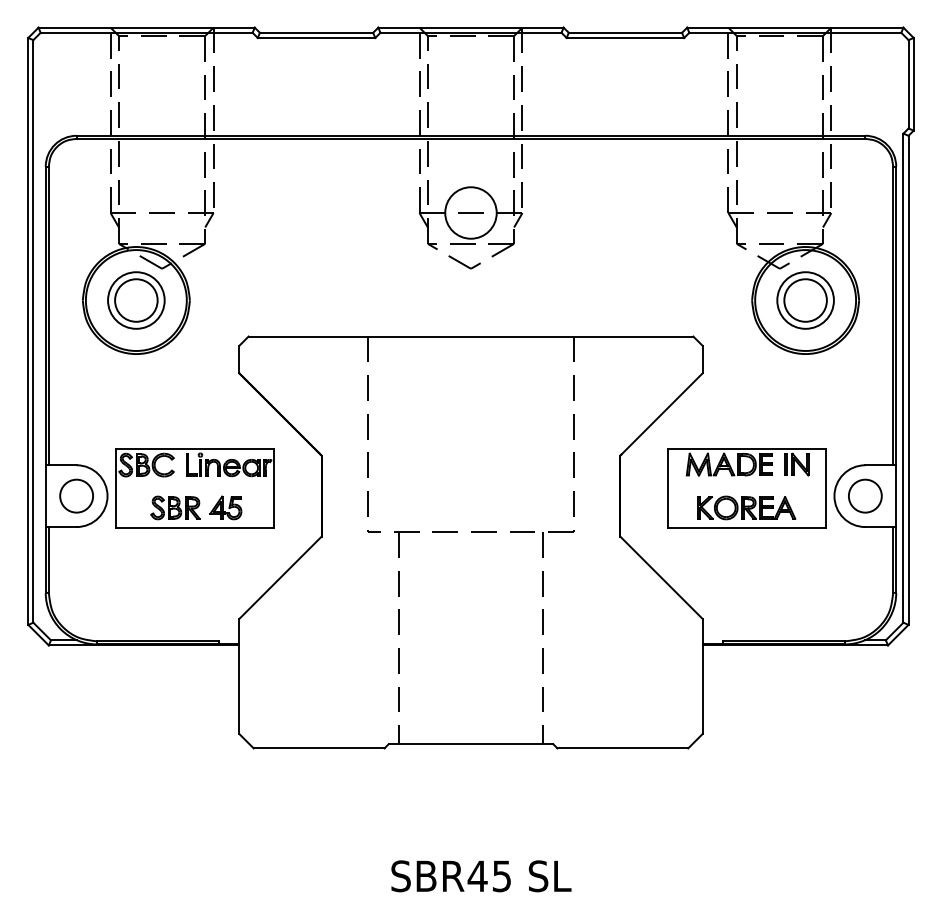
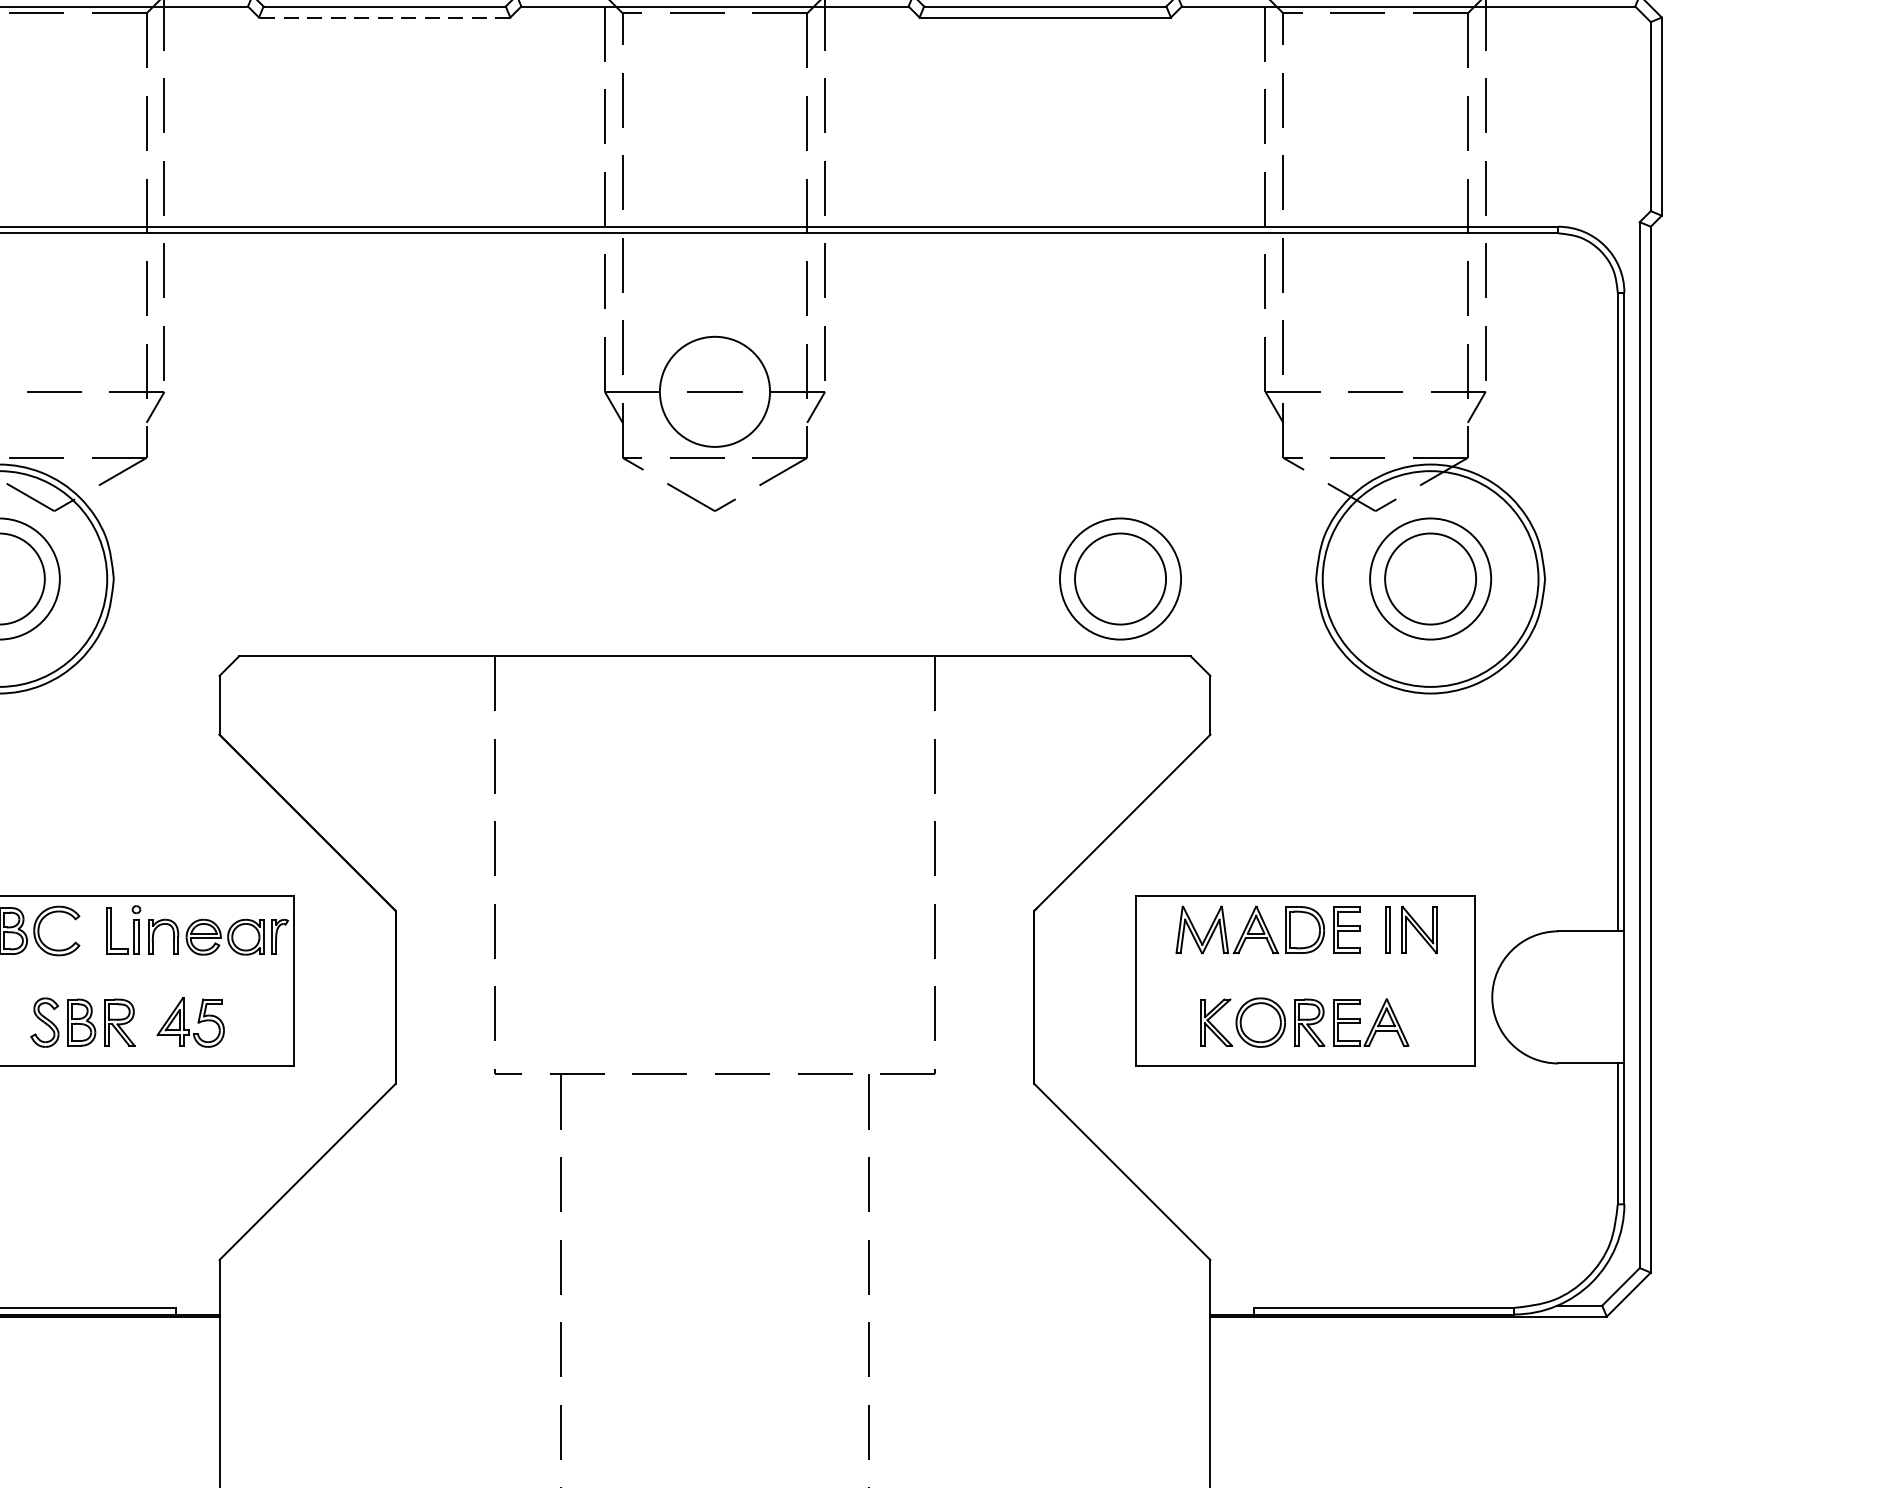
line: (316, 37) -> (384, 16), solid -> dashed
part: (660, 300) -> (1120, 578), added
circle: (865, 495) -> (1558, 995), removed

